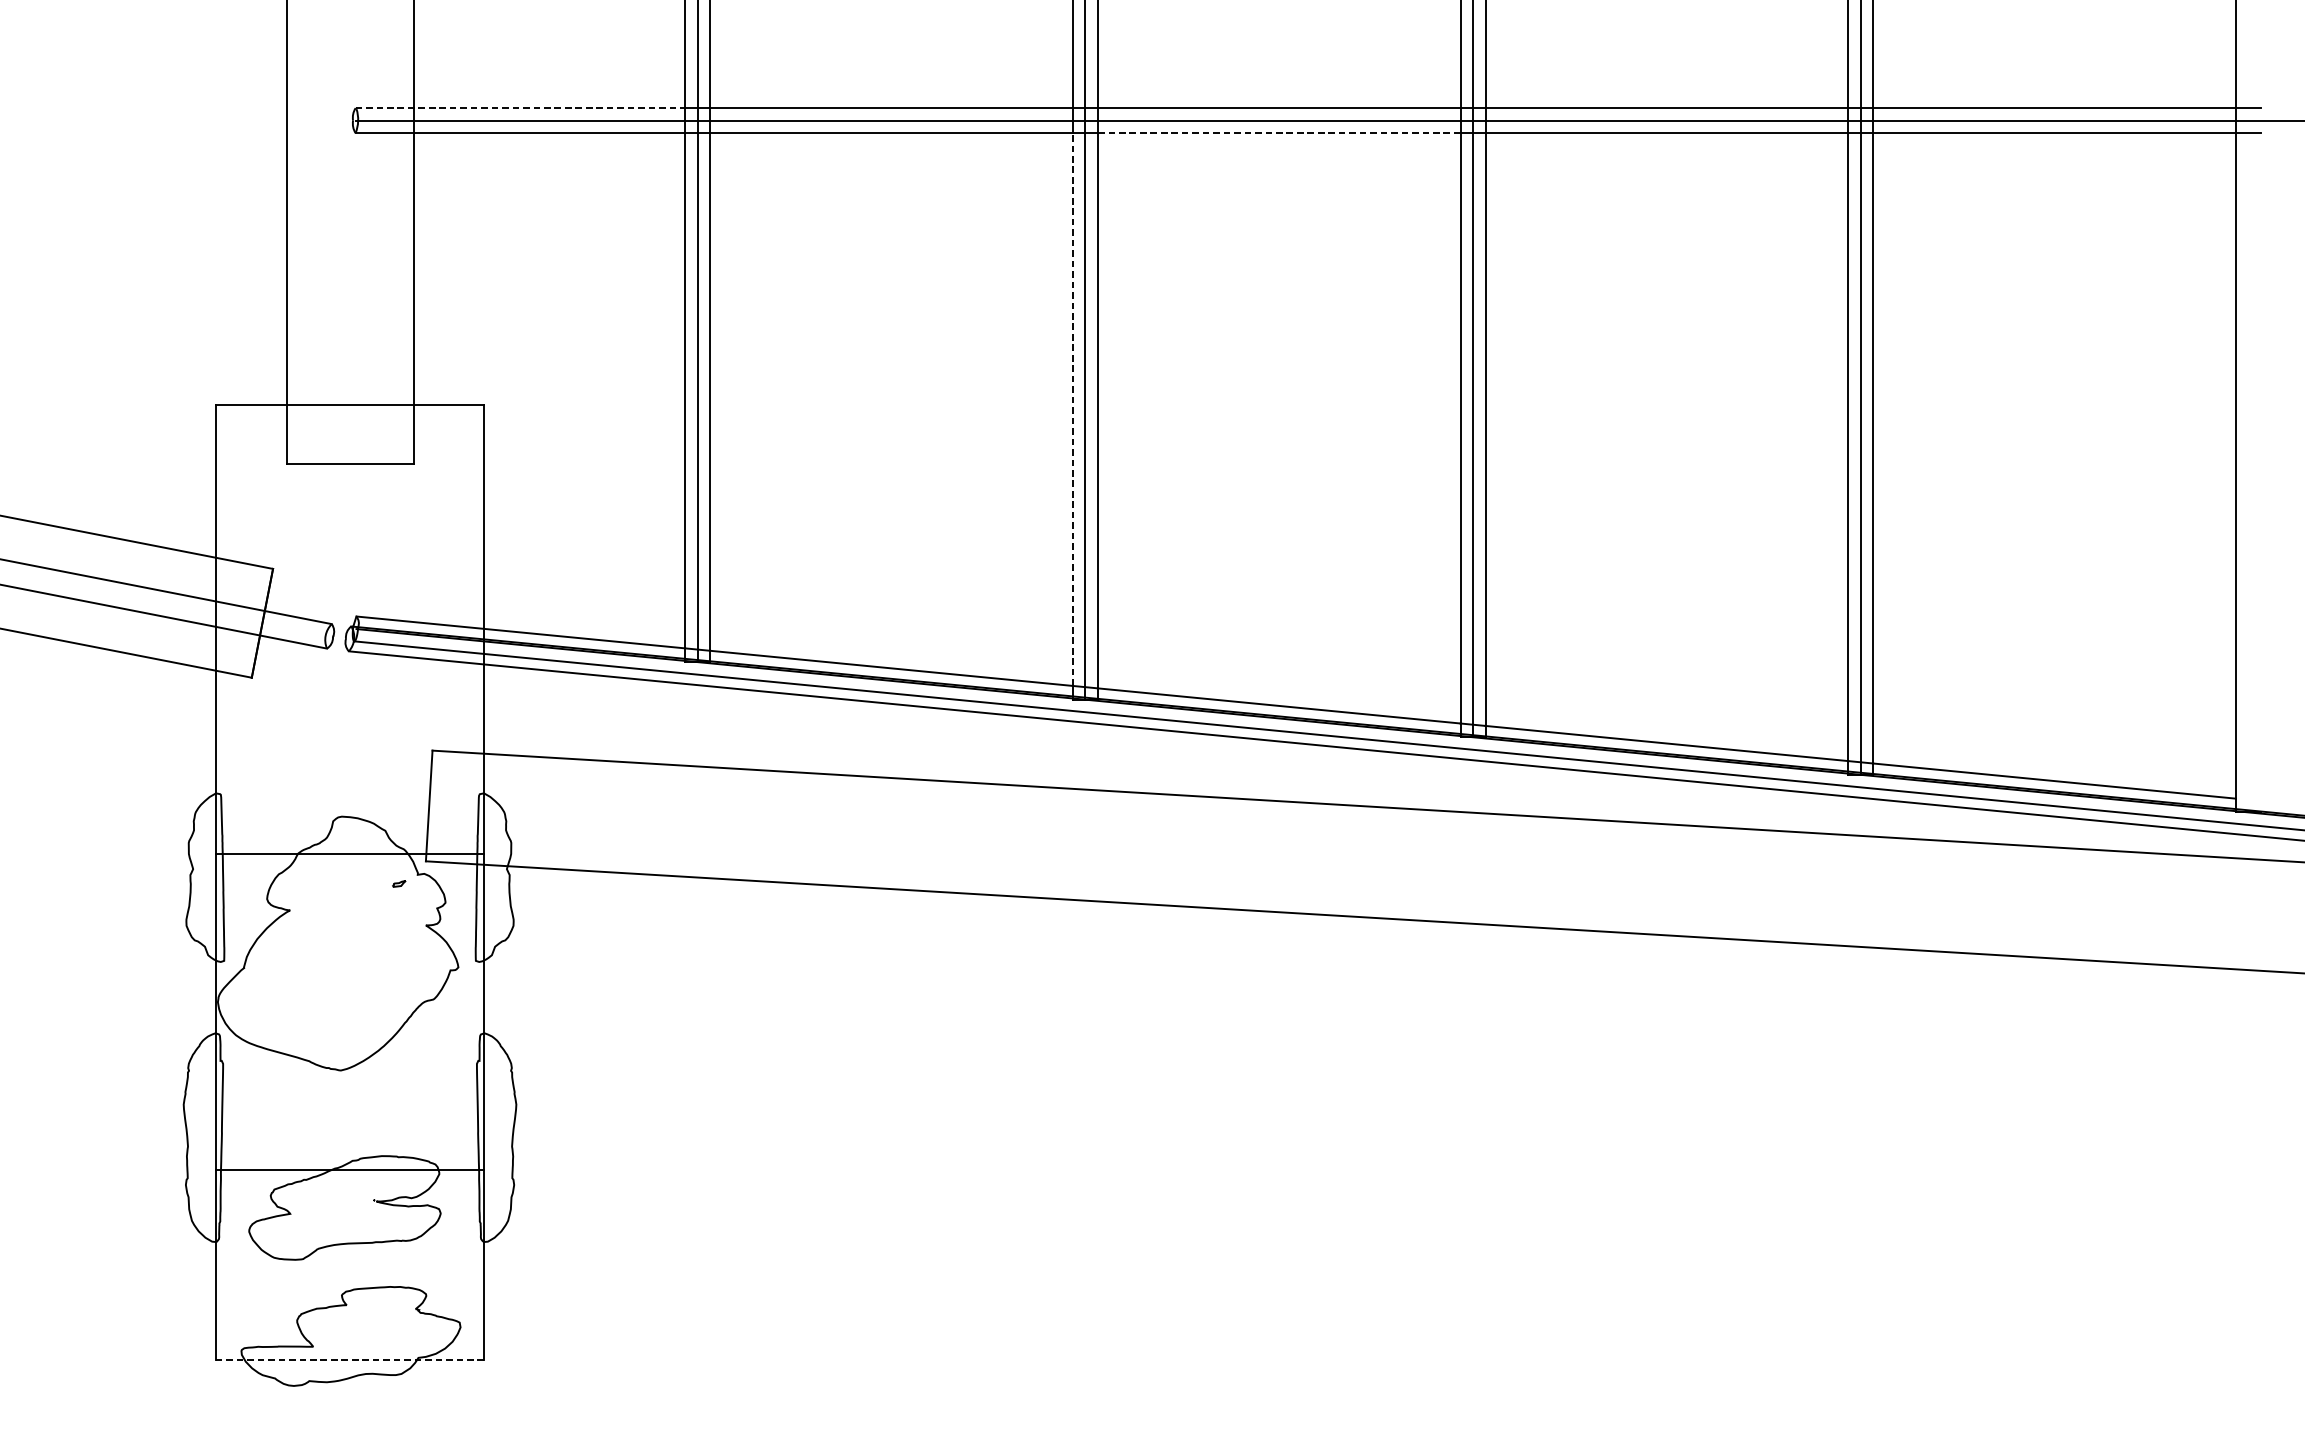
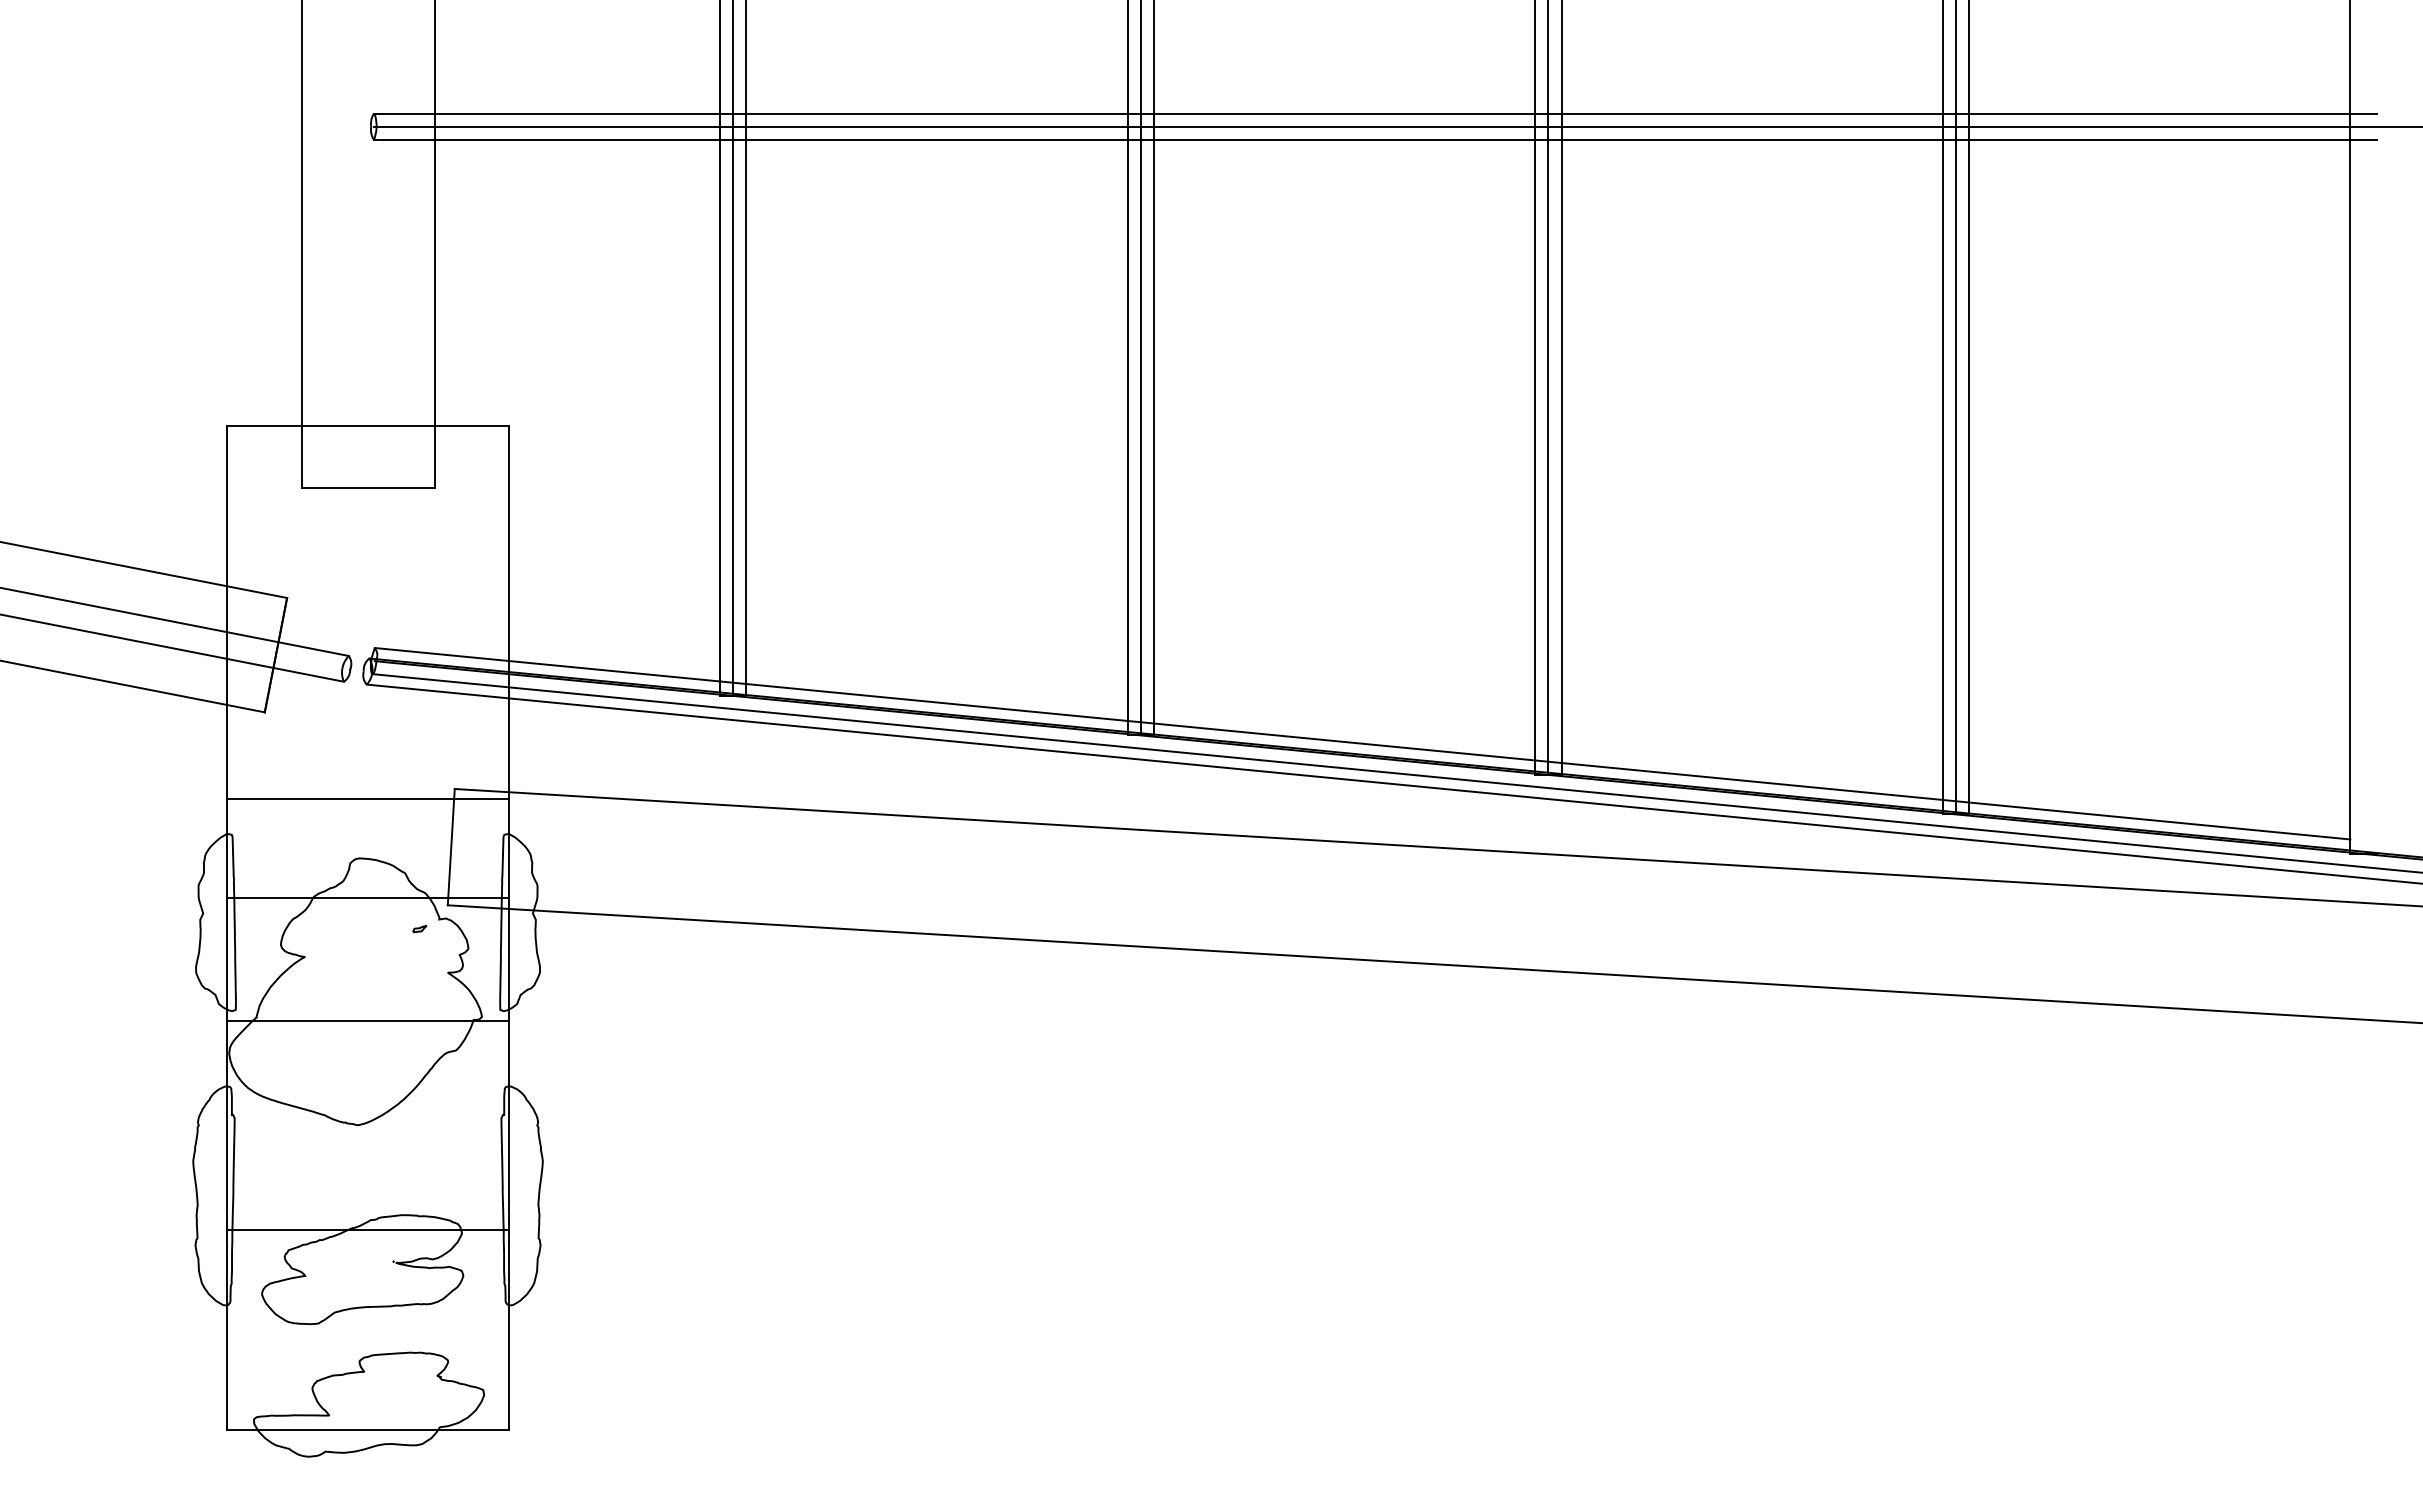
line: (520, 107) -> (547, 113), dashed -> solid
line: (1279, 132) -> (1344, 139), dashed -> solid
line: (1072, 409) -> (1127, 430), dashed -> solid
line: (349, 760) -> (367, 799), added
line: (349, 970) -> (367, 1020), added
line: (350, 1360) -> (368, 1429), dashed -> solid

